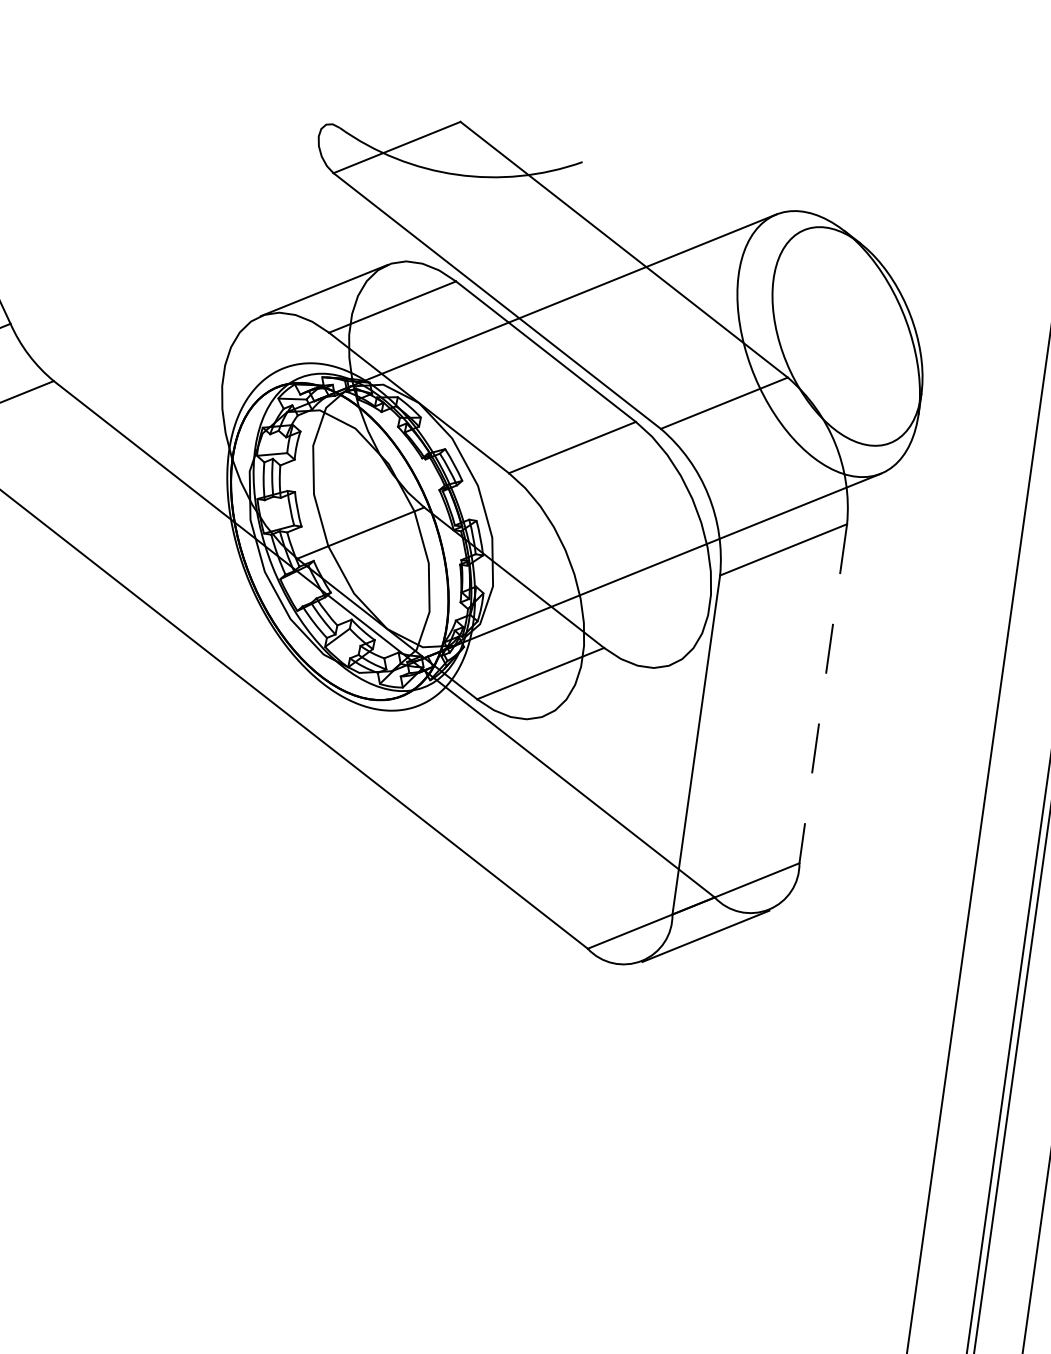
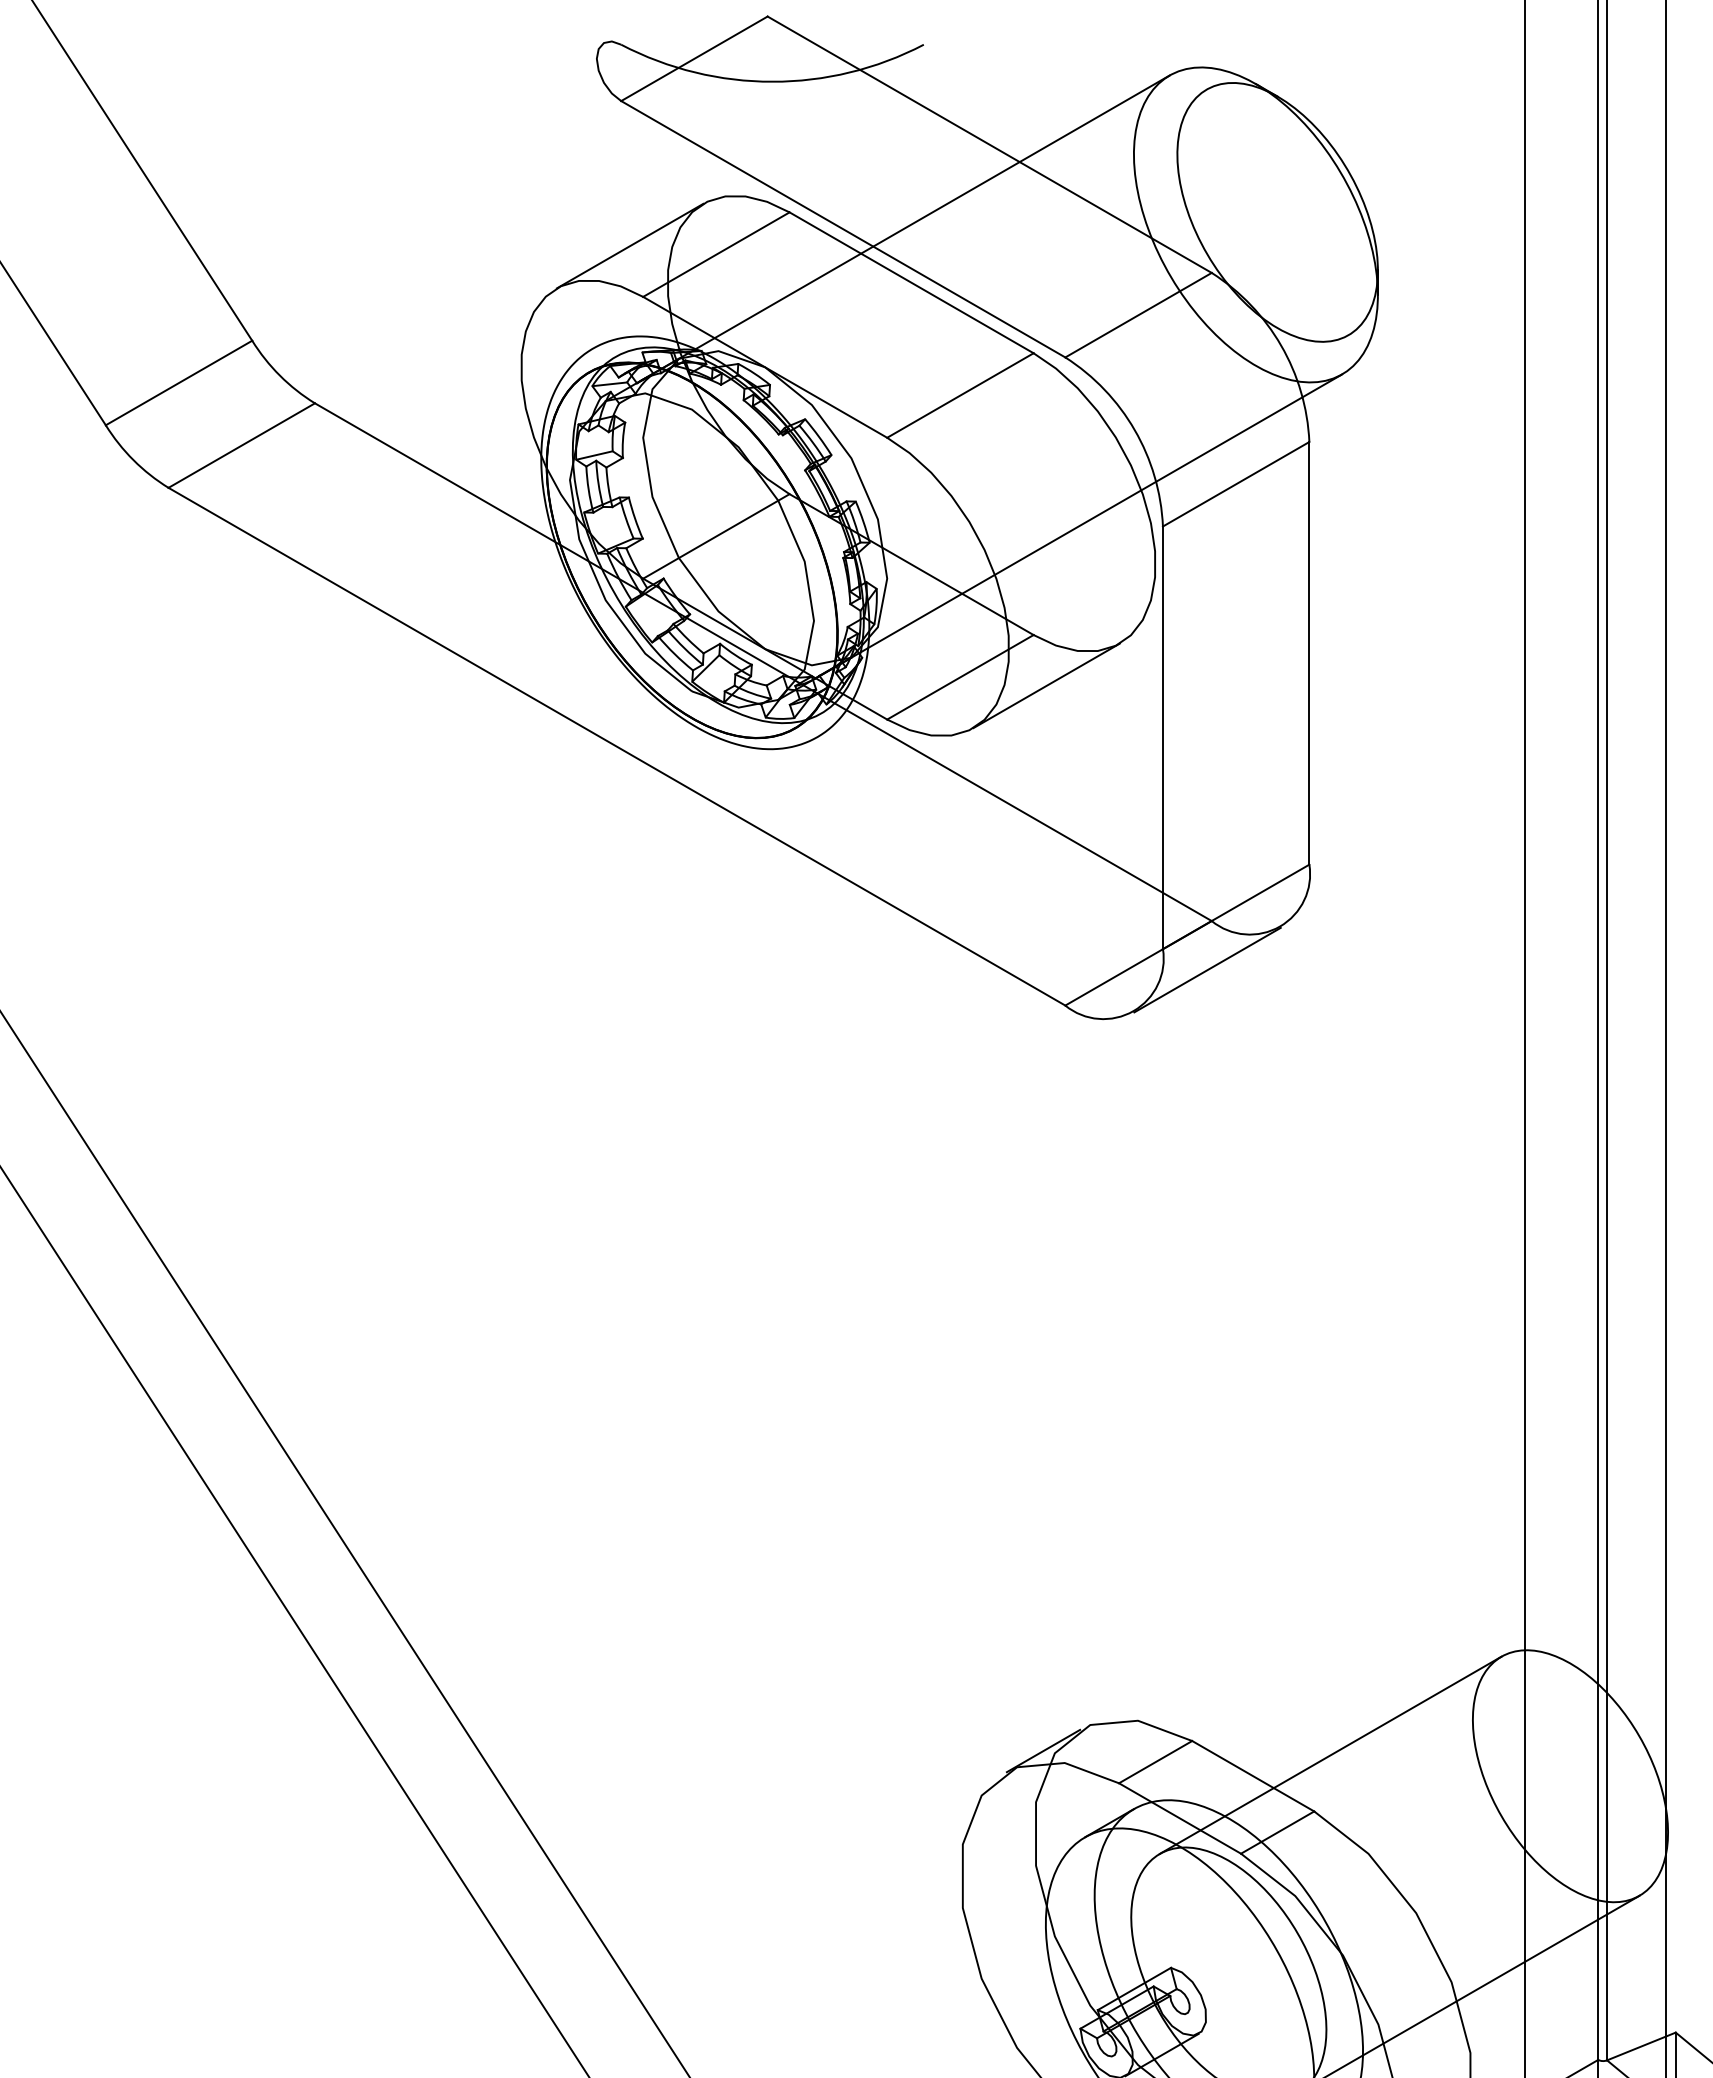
line: (608, 689) -> (1046, 685), added
line: (823, 693) -> (1309, 653), dashed -> solid

